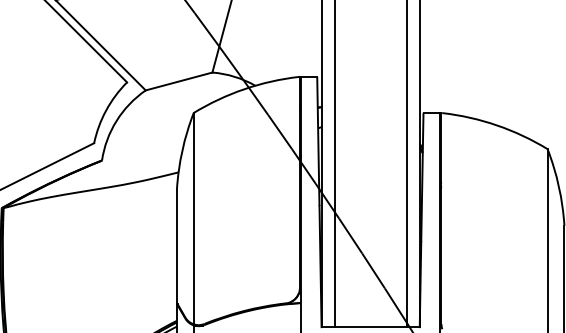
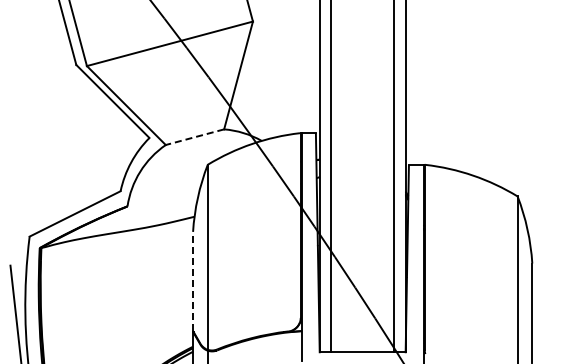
line: (178, 81) -> (194, 137), solid -> dashed
line: (177, 246) -> (193, 281), solid -> dashed

